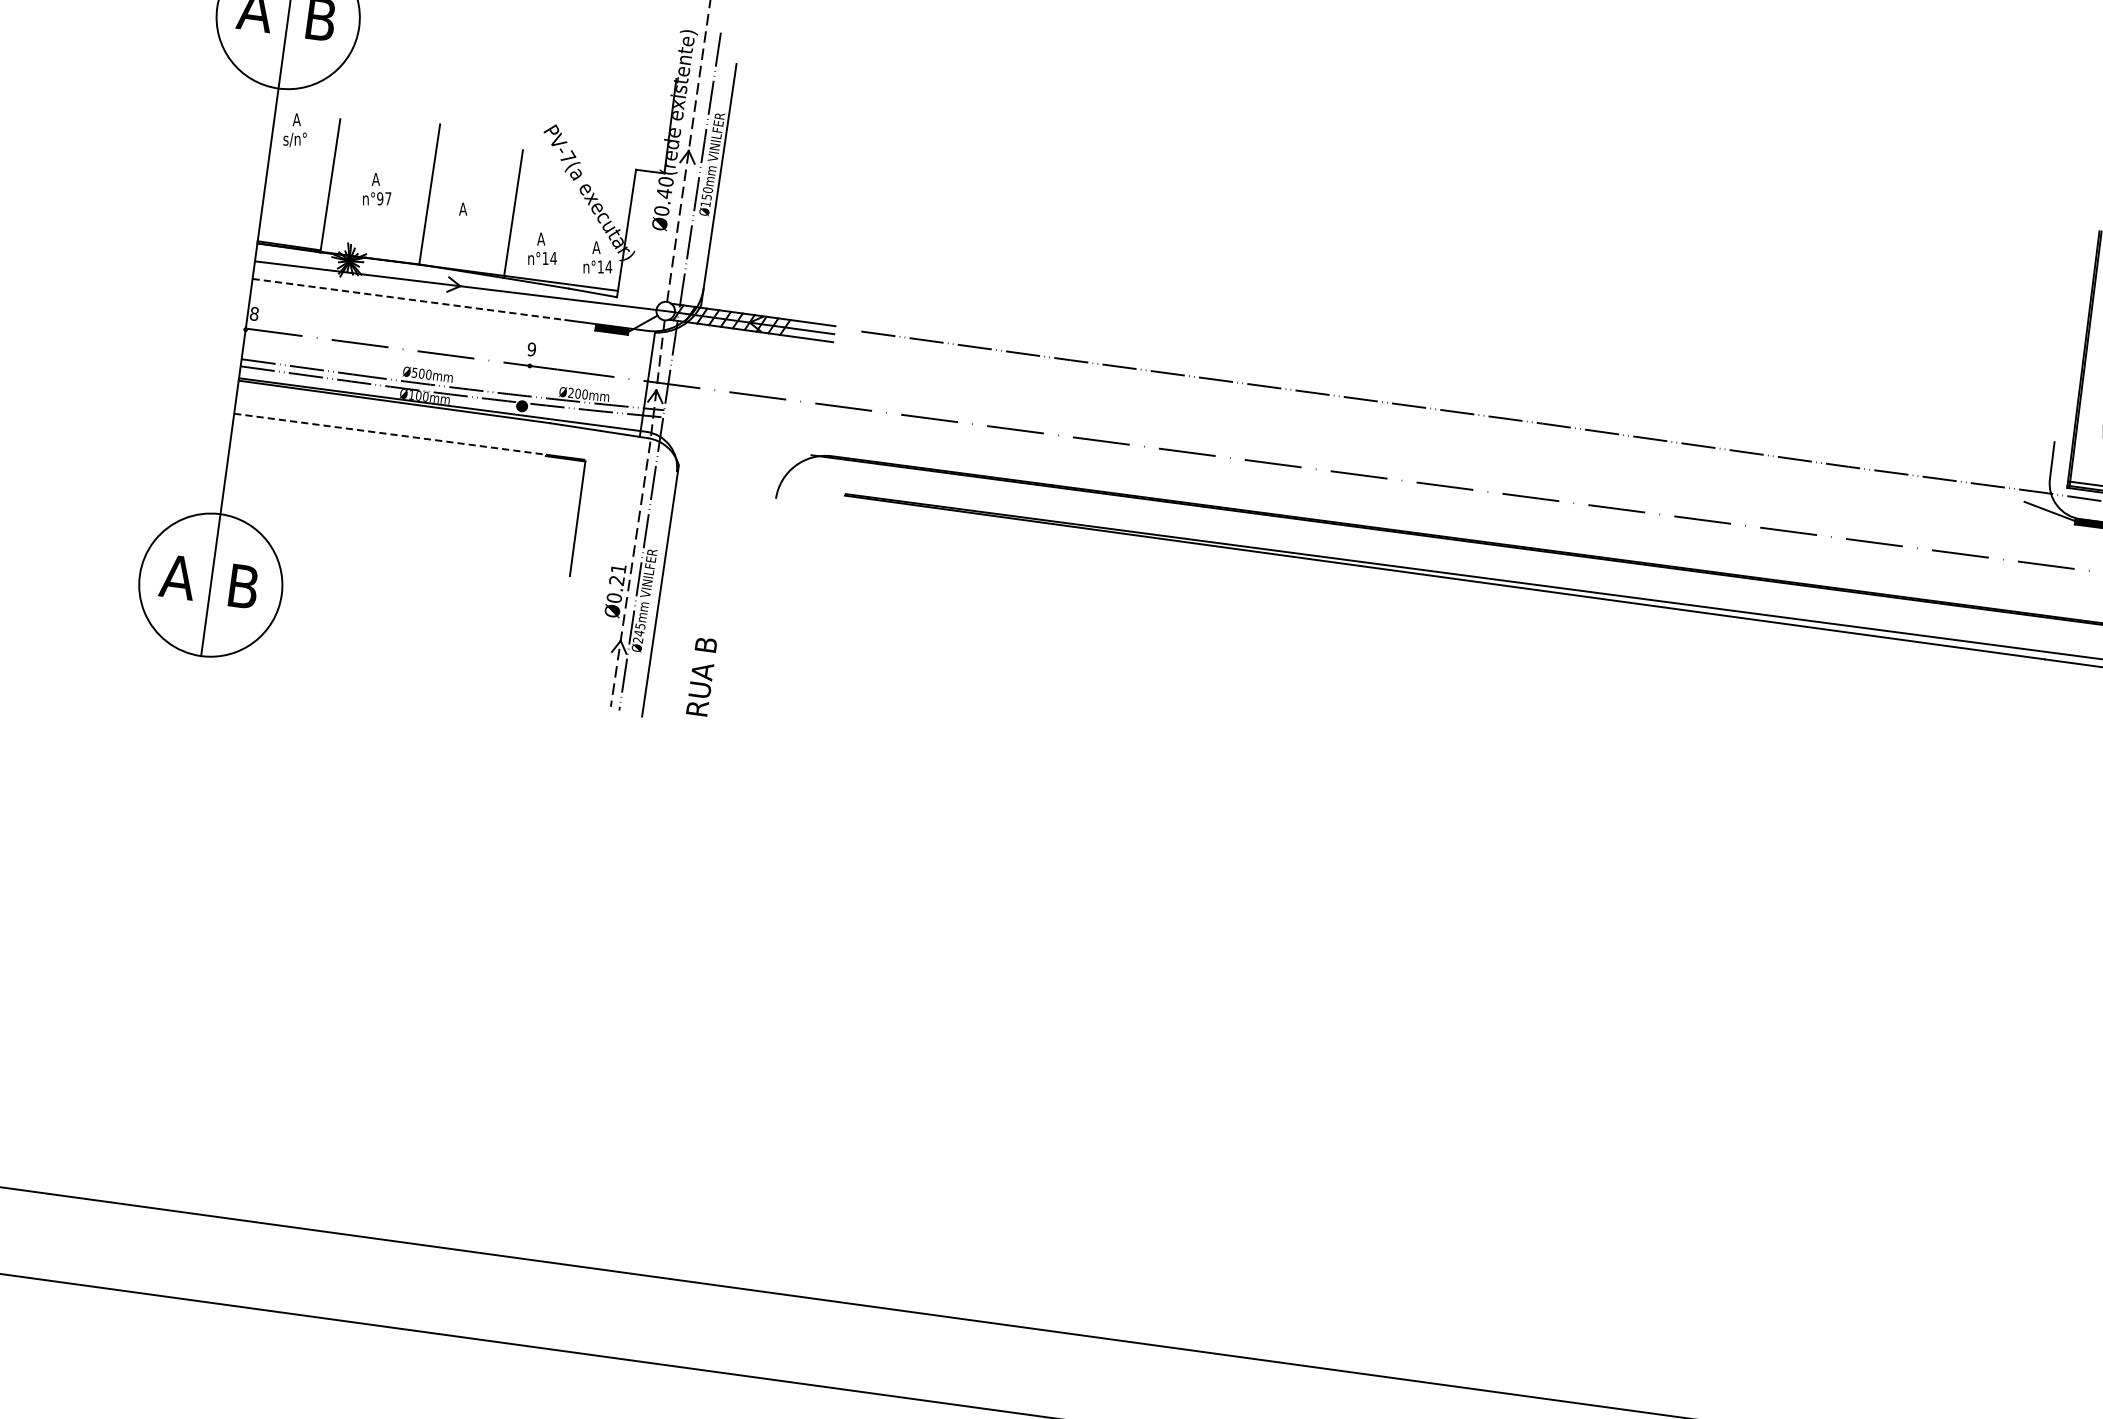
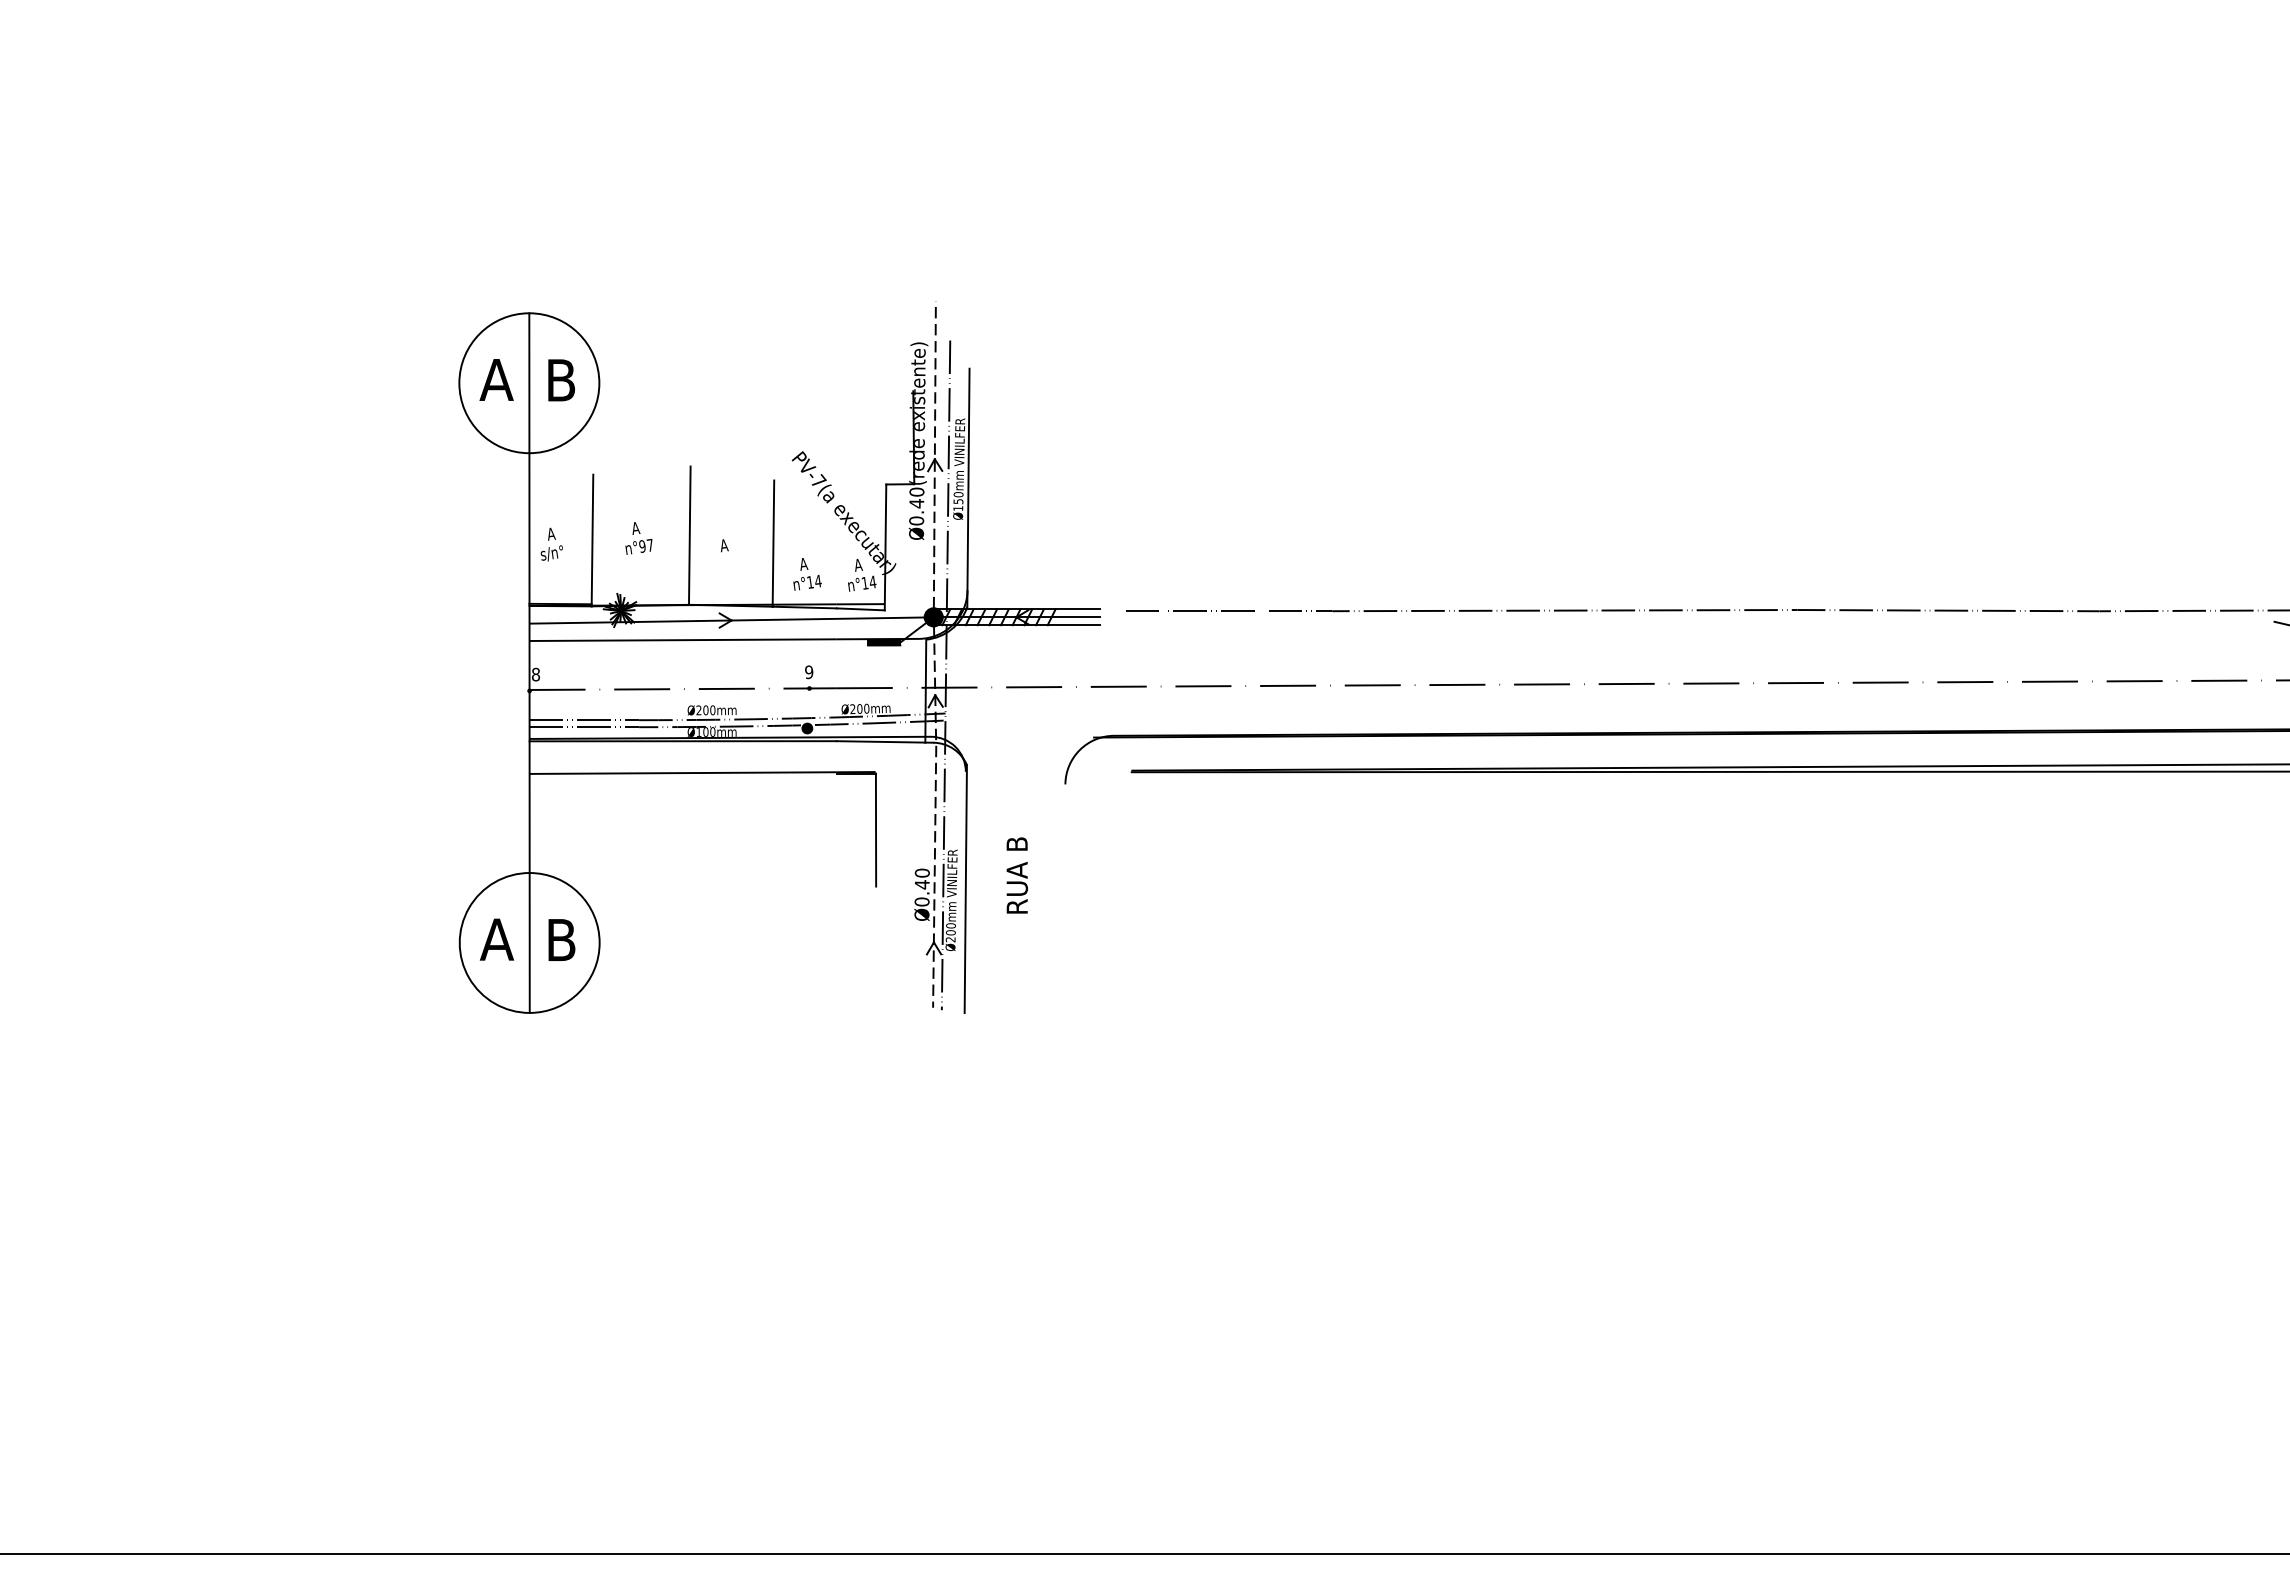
text: (295, 130) -> (551, 544), moved
line: (408, 299) -> (683, 640), dashed -> solid
fill: (665, 311) -> (933, 617), added
text: (414, 372) -> (698, 710), Ø500mm -> Ø200mm
line: (390, 434) -> (683, 773), dashed -> solid
text: (617, 574) -> (921, 878), Ø0.21 -> Ø0.40
text: (639, 629) -> (950, 929), Ø245mm -> Ø200mm
text: (702, 676) -> (1017, 875), moved

